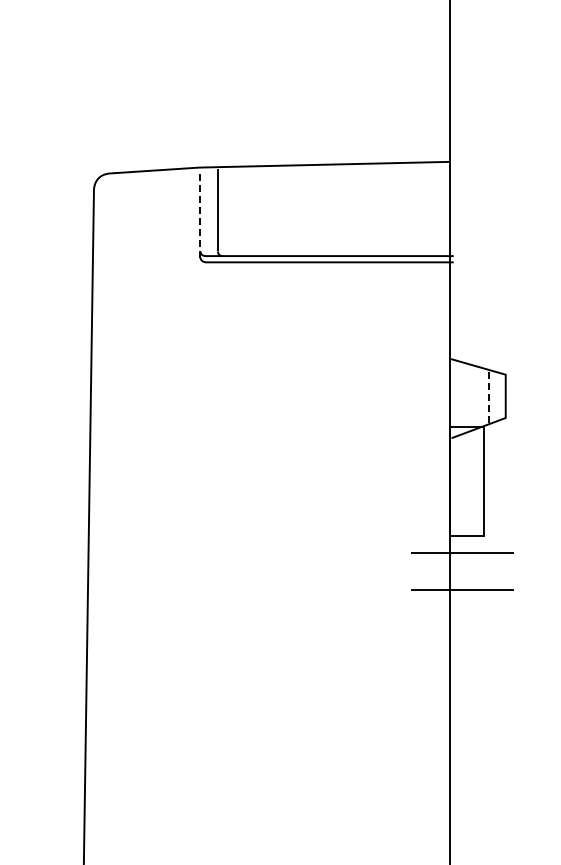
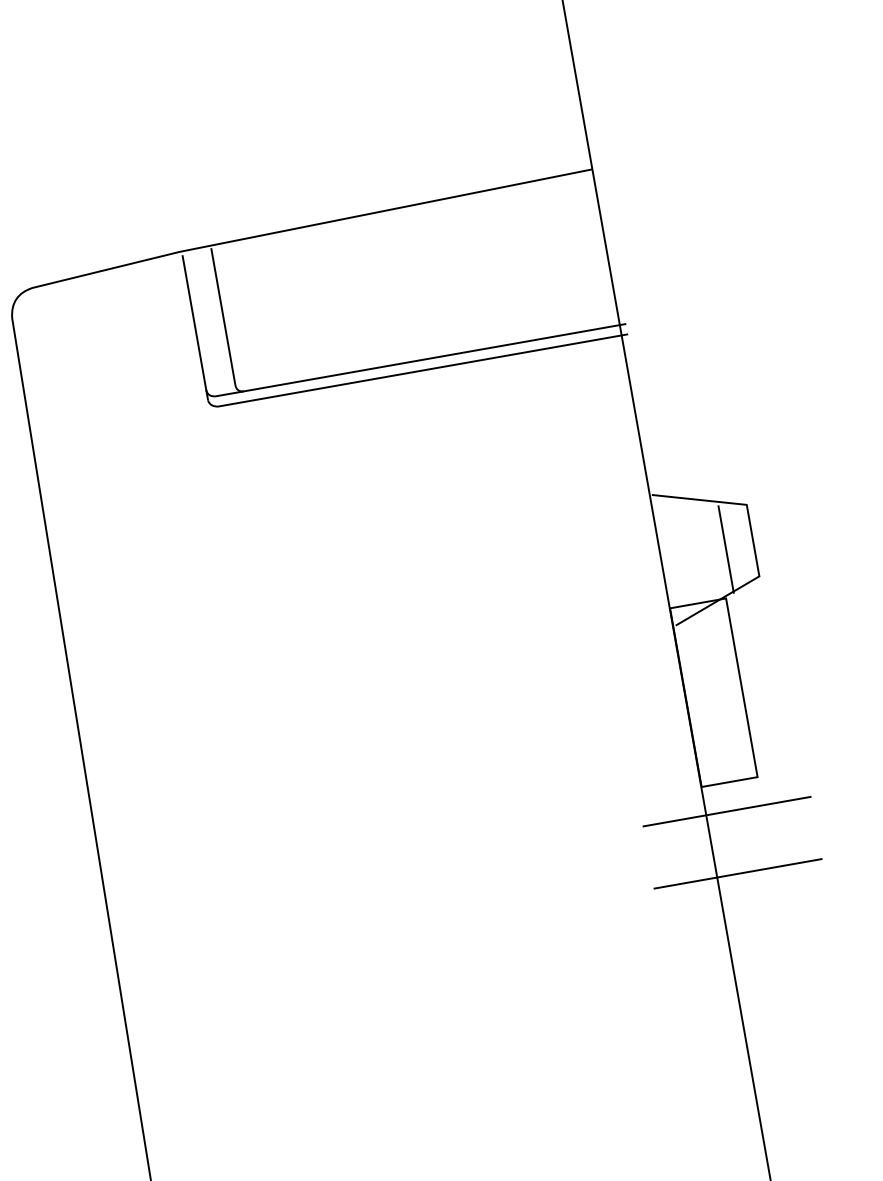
line: (200, 213) -> (195, 327), dashed -> solid
line: (489, 398) -> (726, 548), dashed -> solid

